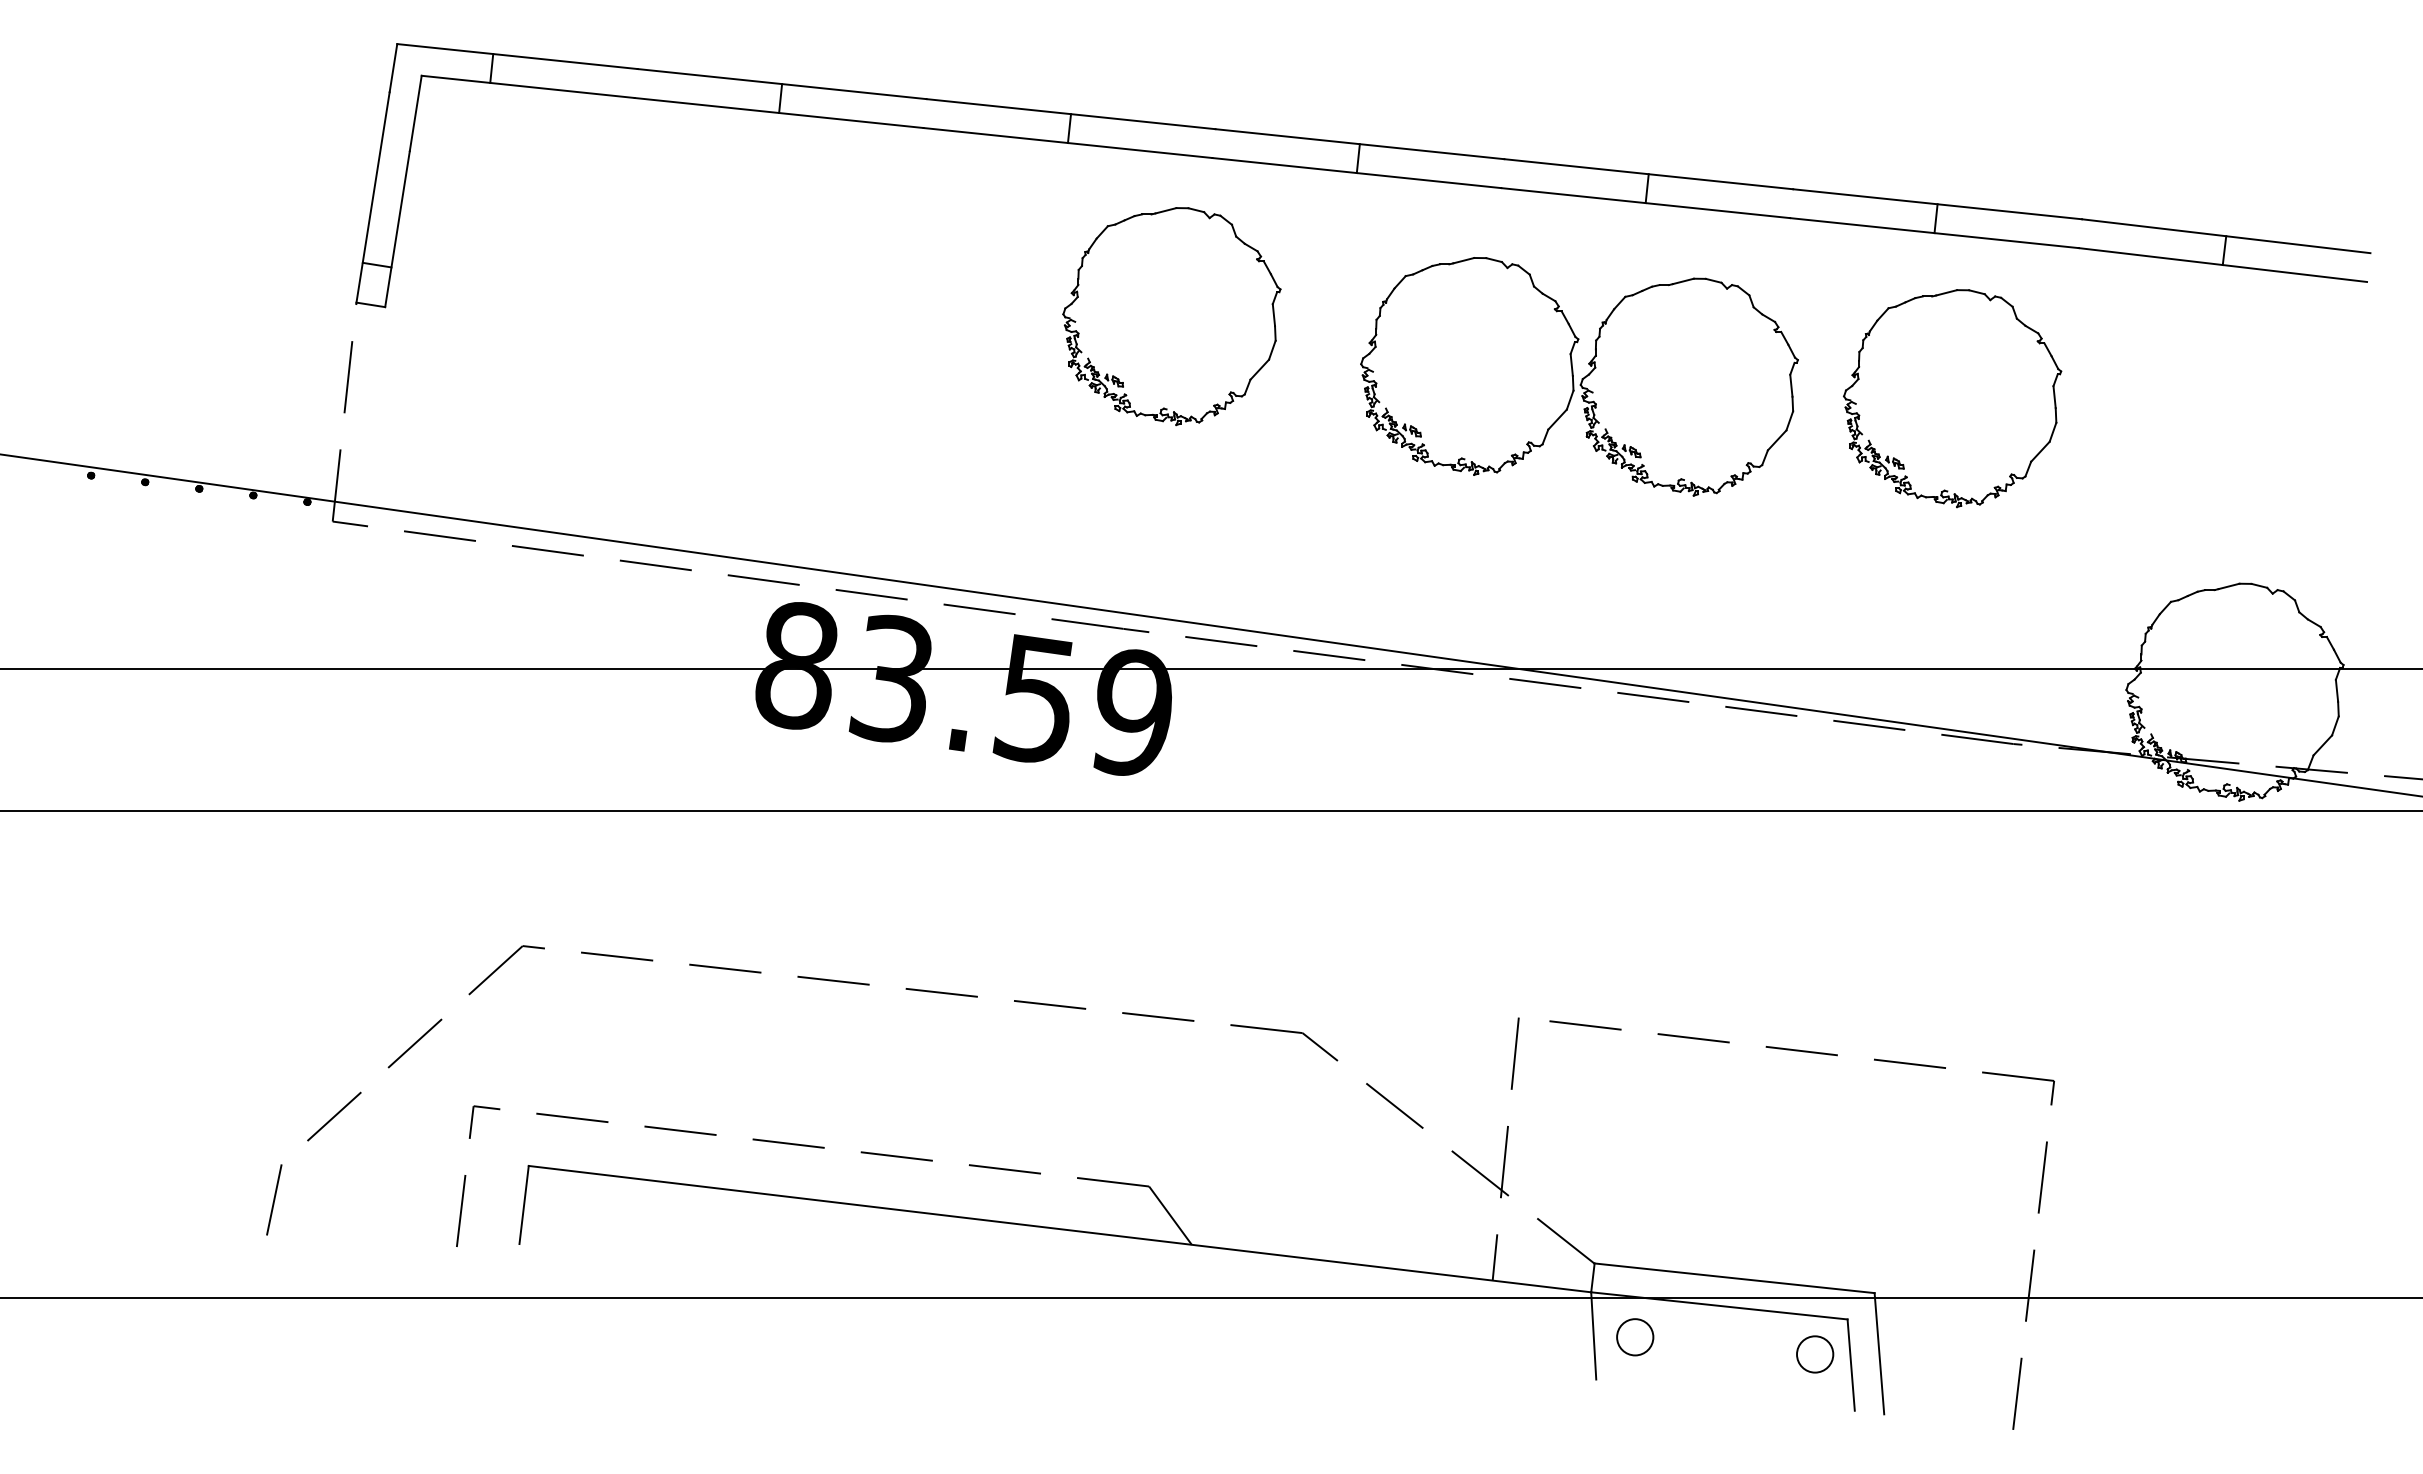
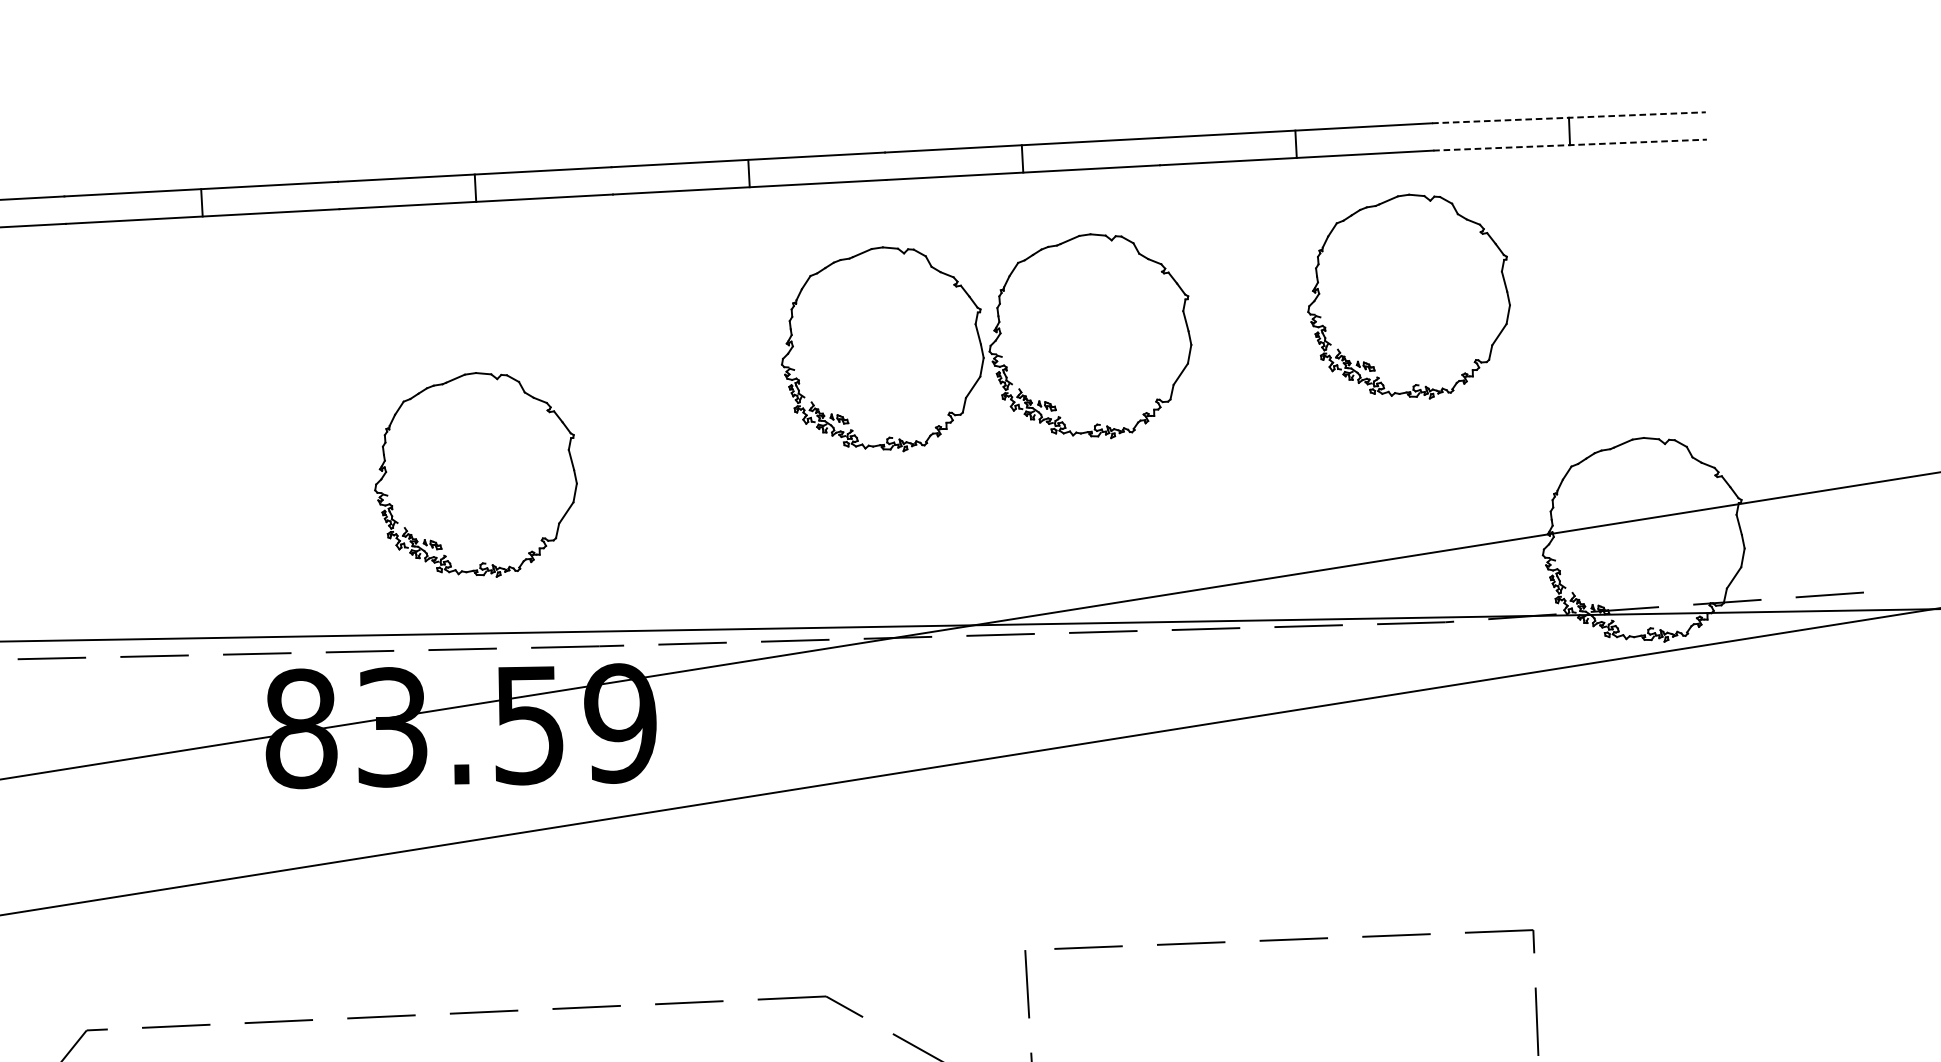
line: (2226, 236) -> (1569, 118), solid -> dashed
line: (2223, 265) -> (1570, 145), solid -> dashed
part: (1117, 377) -> (434, 541), moved
part: (1899, 460) -> (1369, 363), moved

